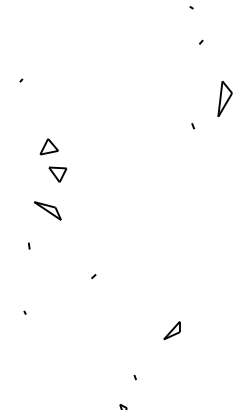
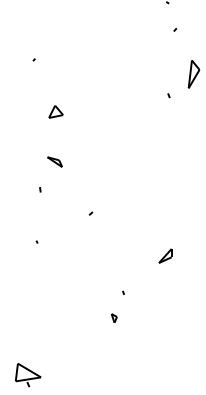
part: (57, 174) -> (62, 133), removed
part: (47, 210) -> (54, 161), size x0.7
part: (172, 329) -> (165, 255), moved

